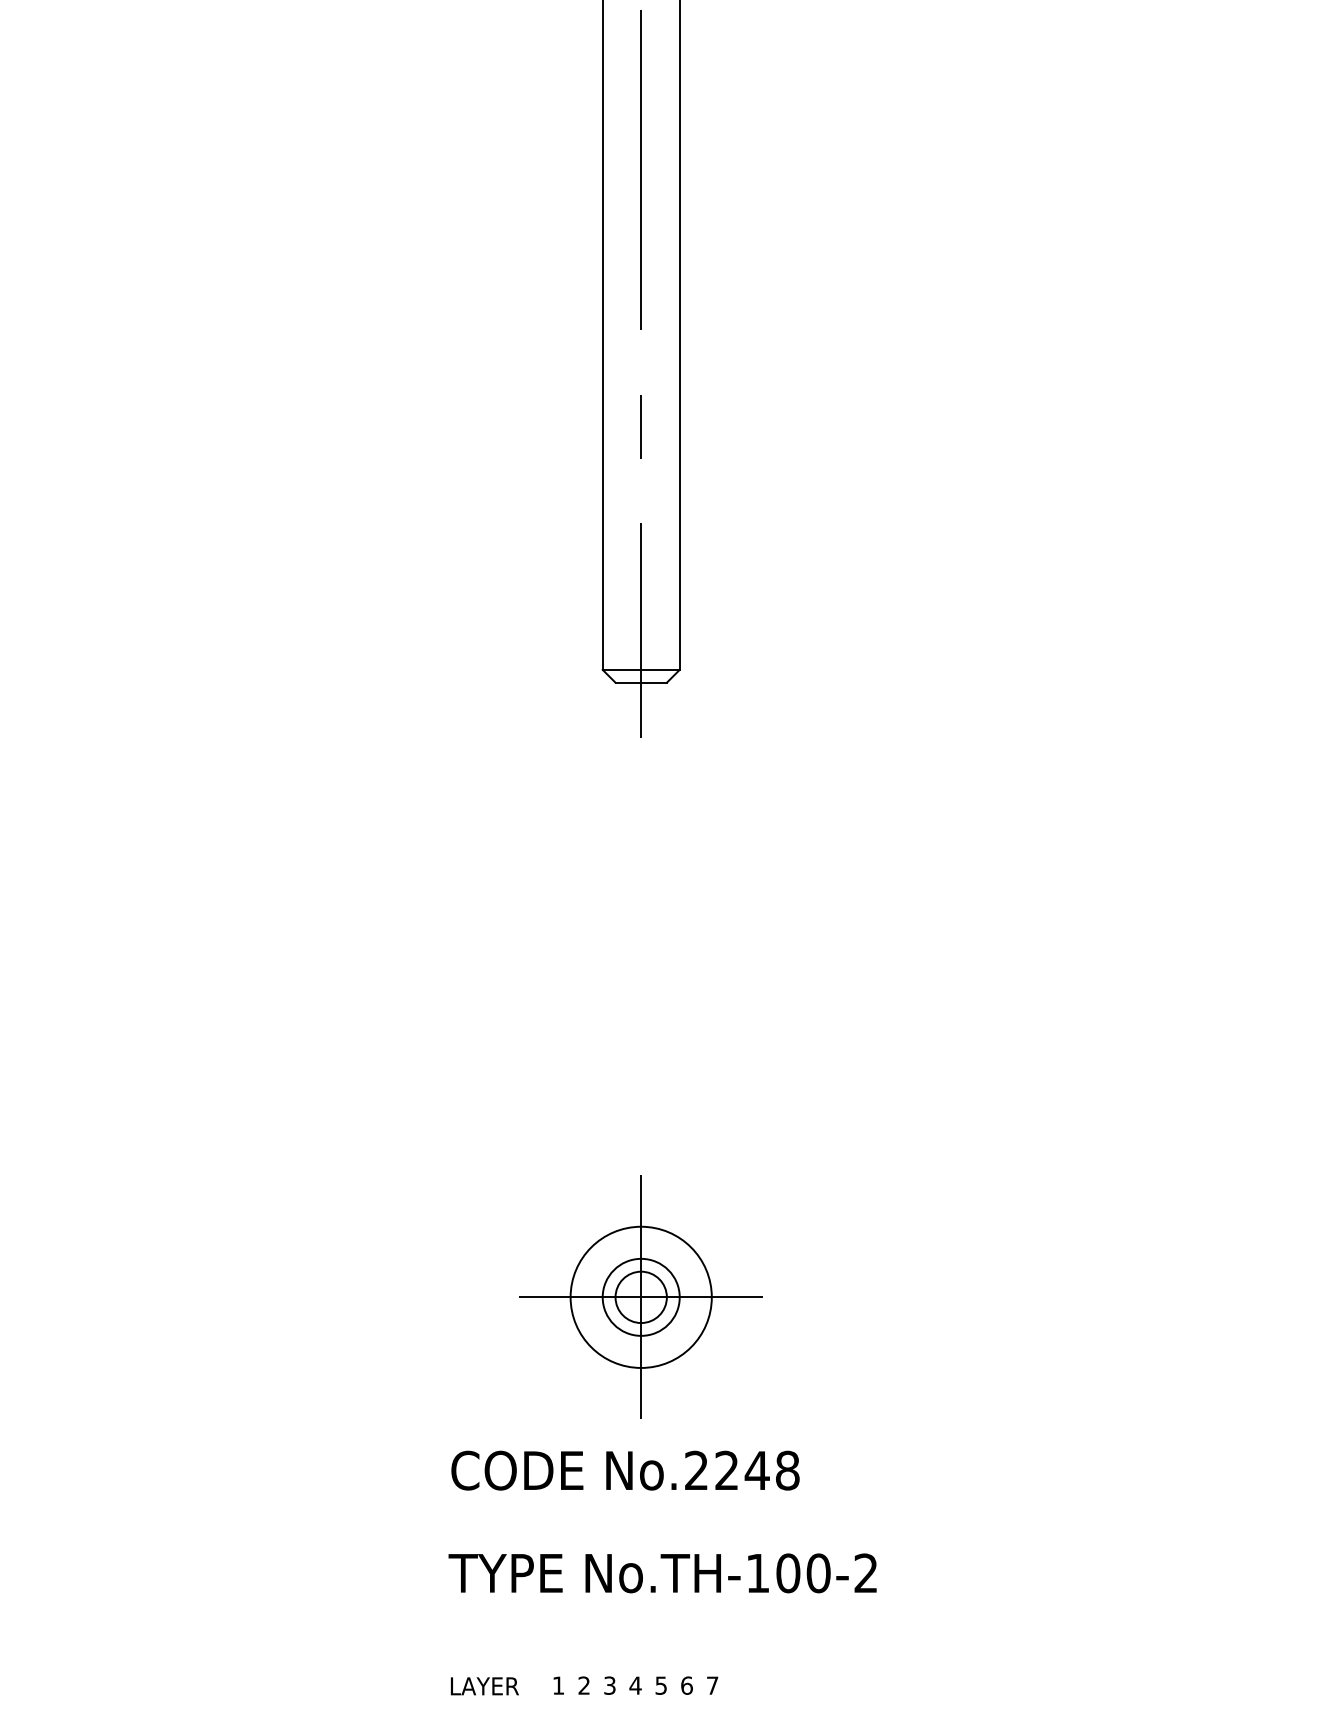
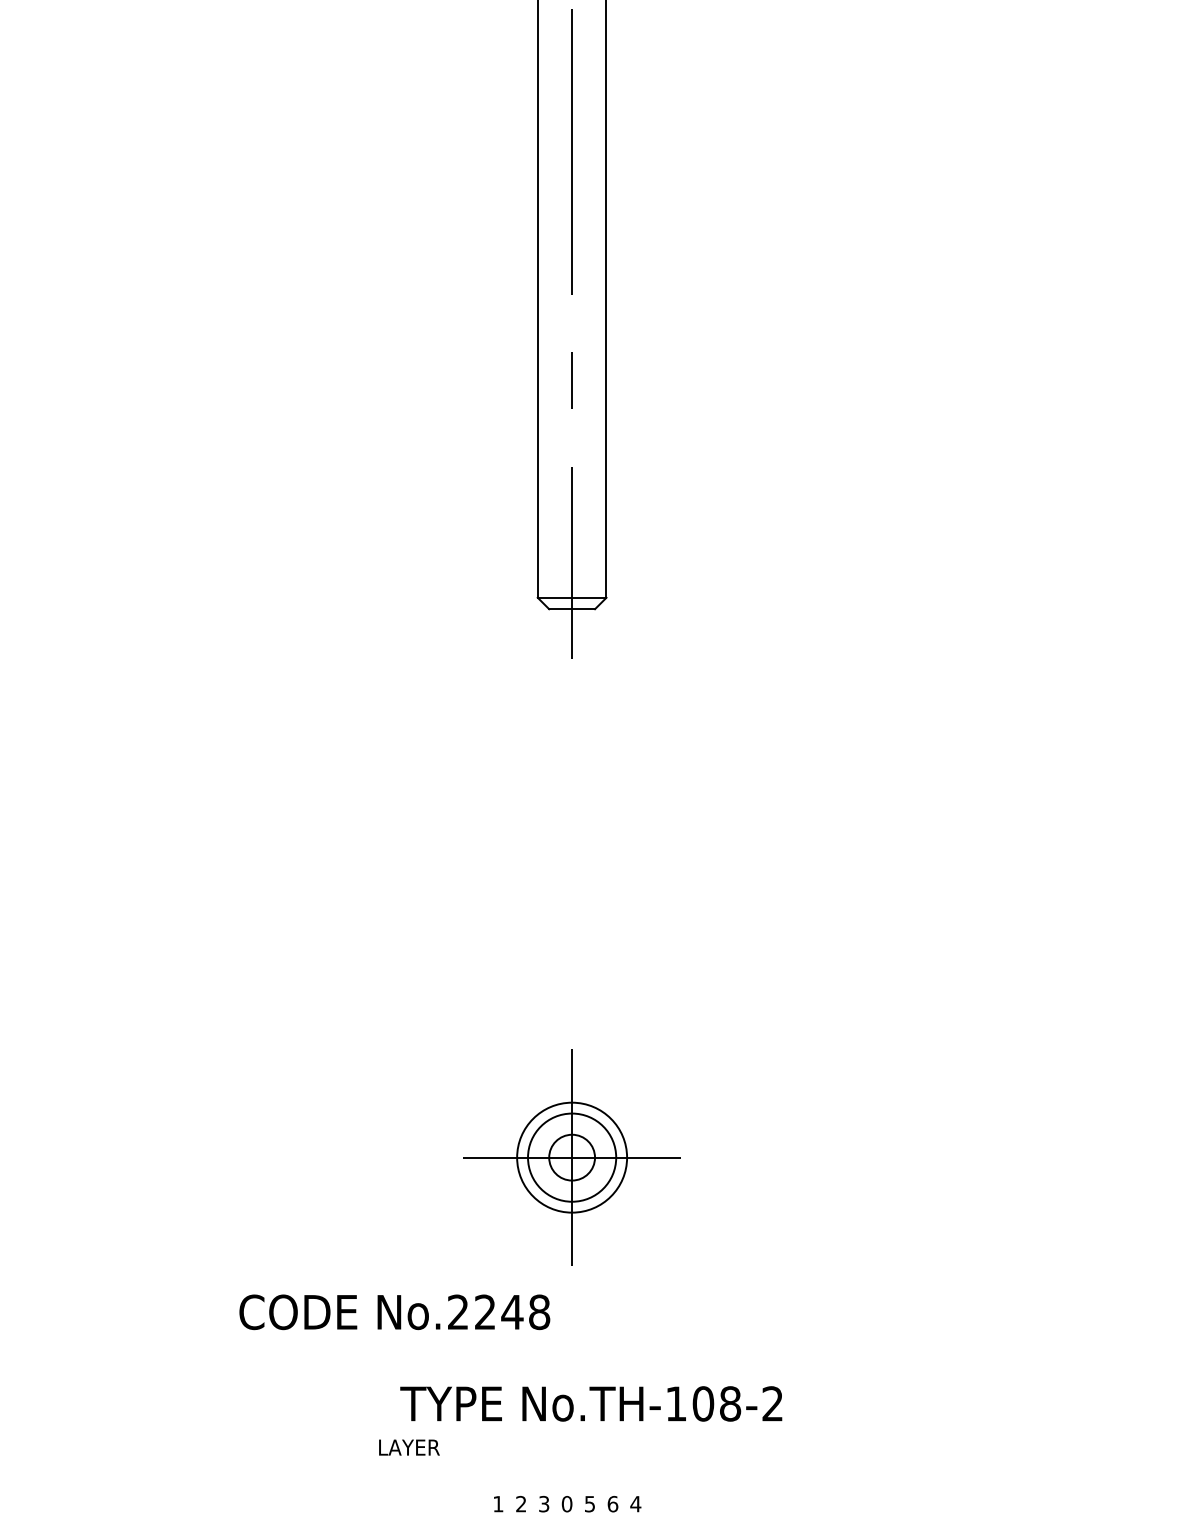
circle: (640, 1296) -> (571, 1156), size x0.7
circle: (640, 1296) -> (571, 1156), size x1.6
text: (625, 1470) -> (394, 1312), moved
text: (818, 1573) -> (730, 1404), No.TH-100-2 -> No.TH-108-2
text: (635, 1685) -> (567, 1504), 4 -> 0
text: (712, 1685) -> (635, 1504), 7 -> 4
text: (484, 1686) -> (409, 1447), moved

